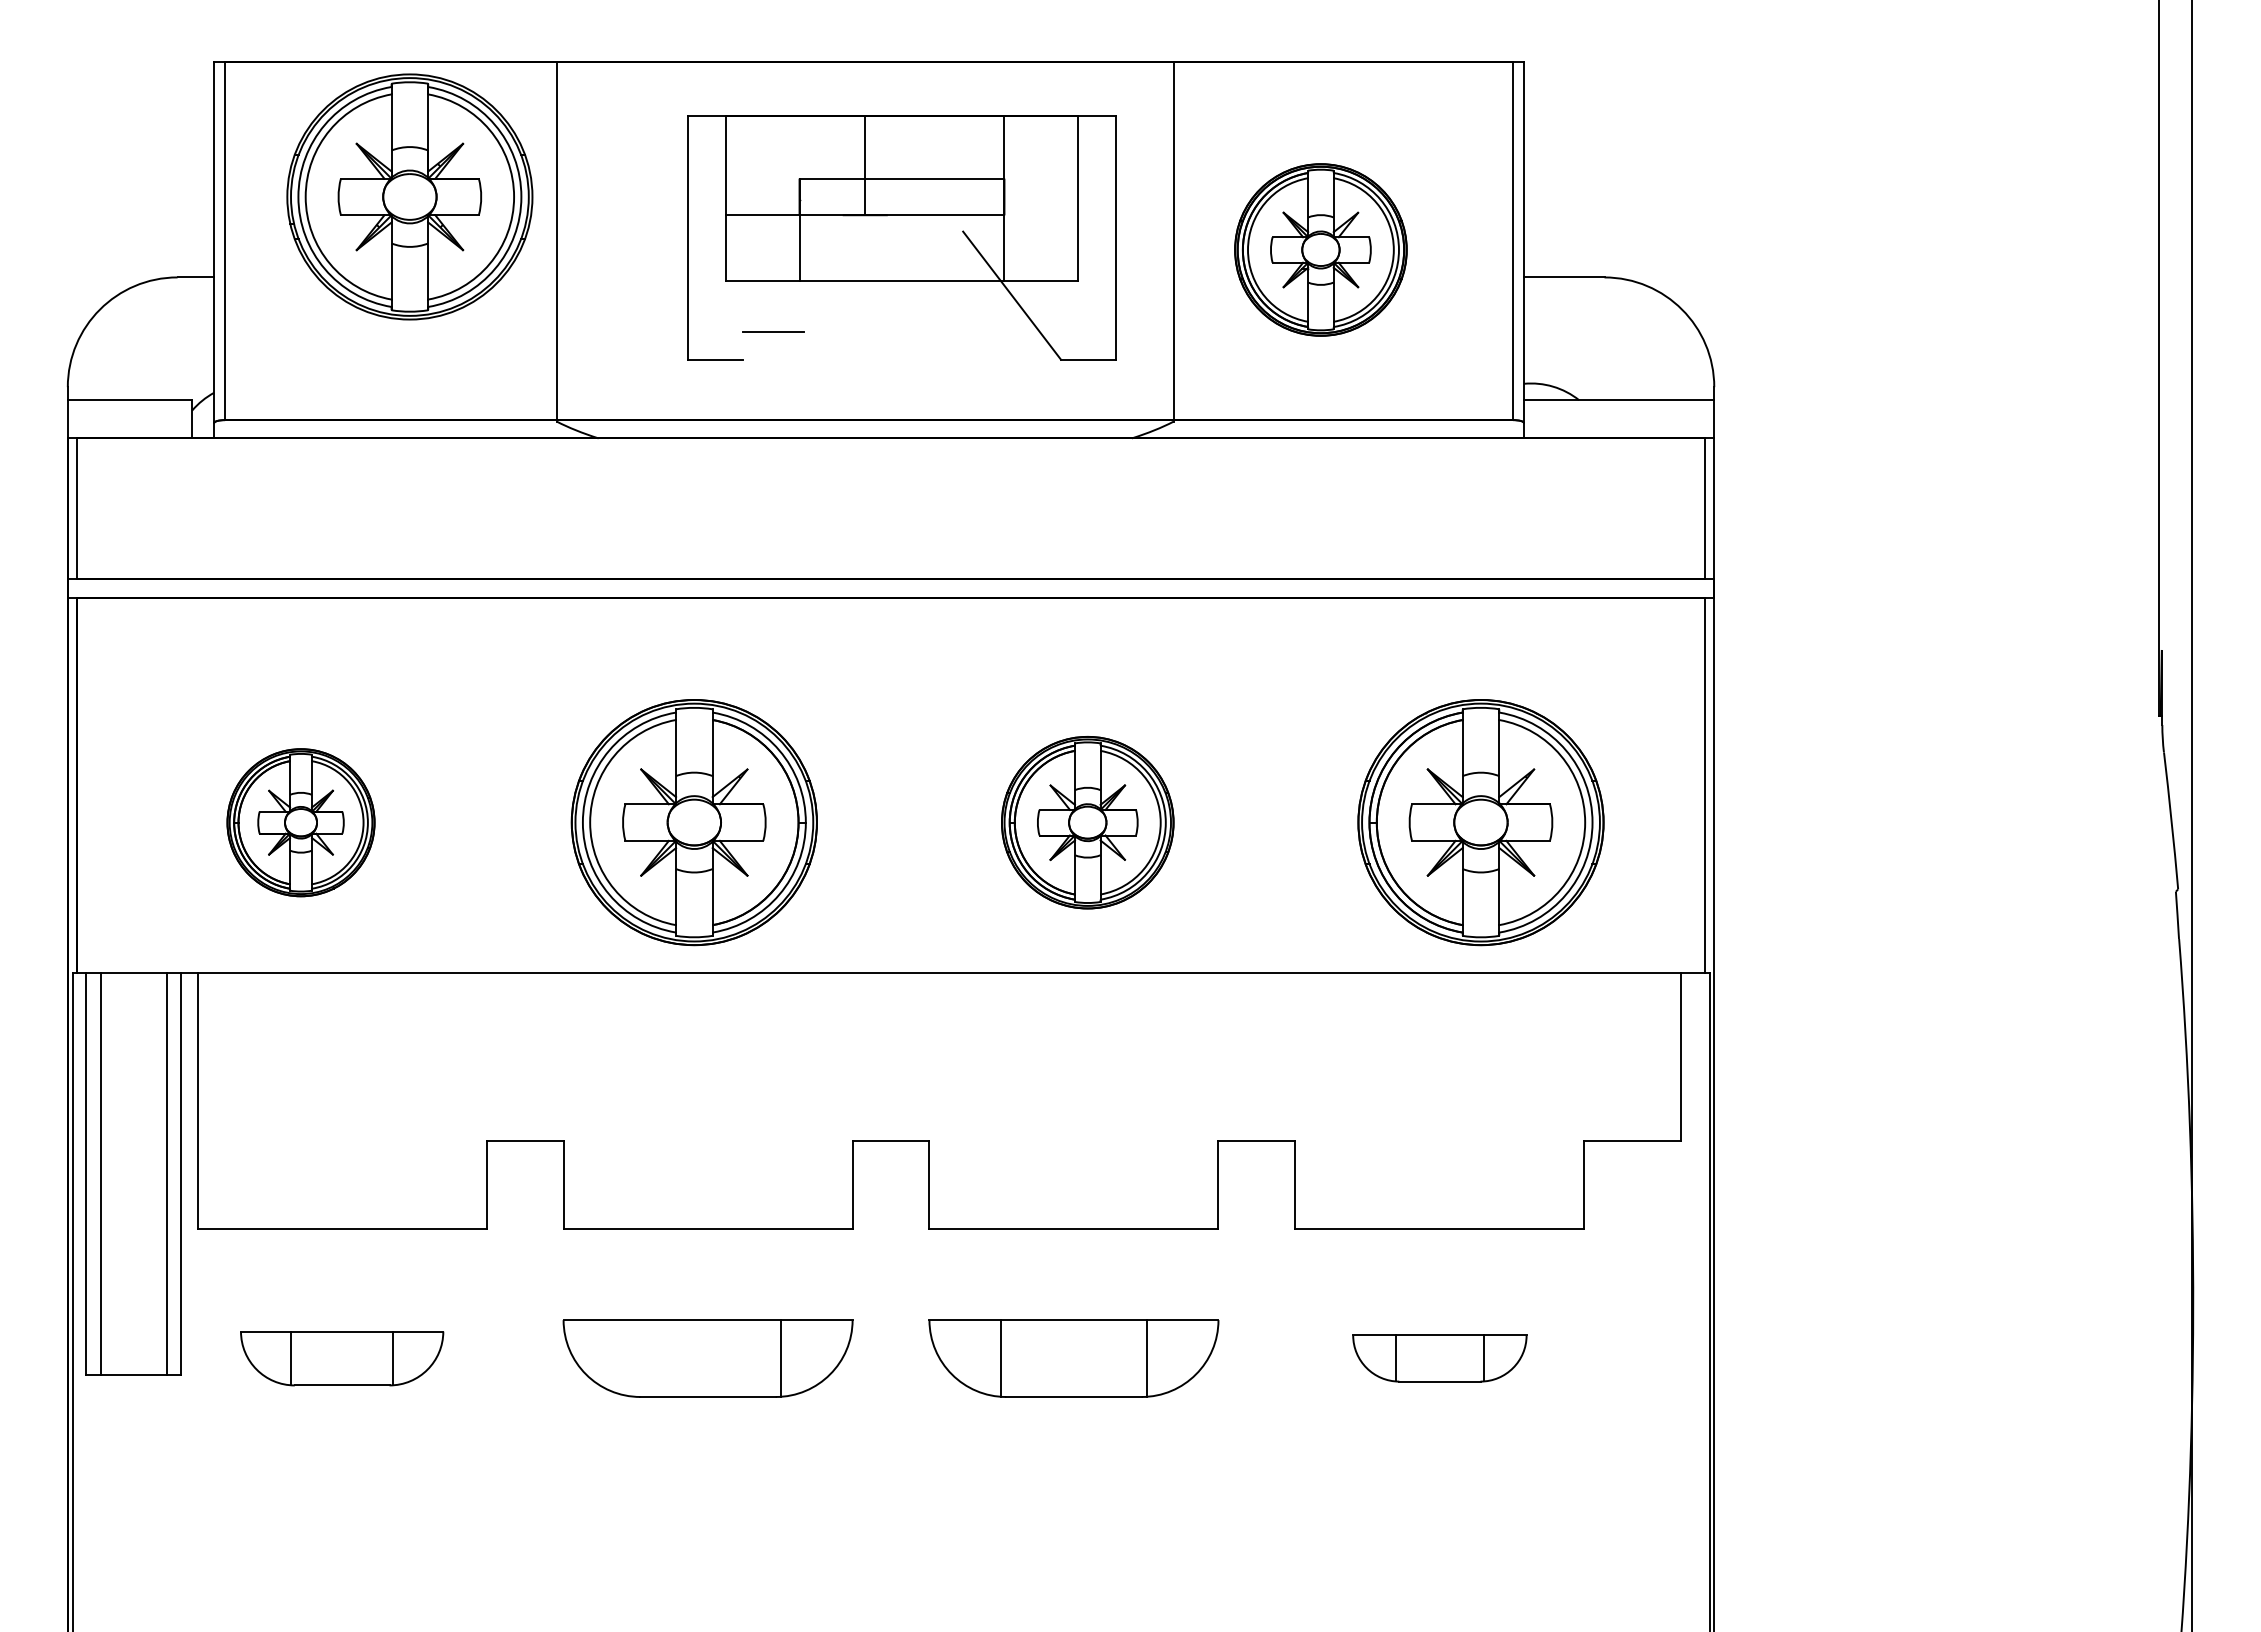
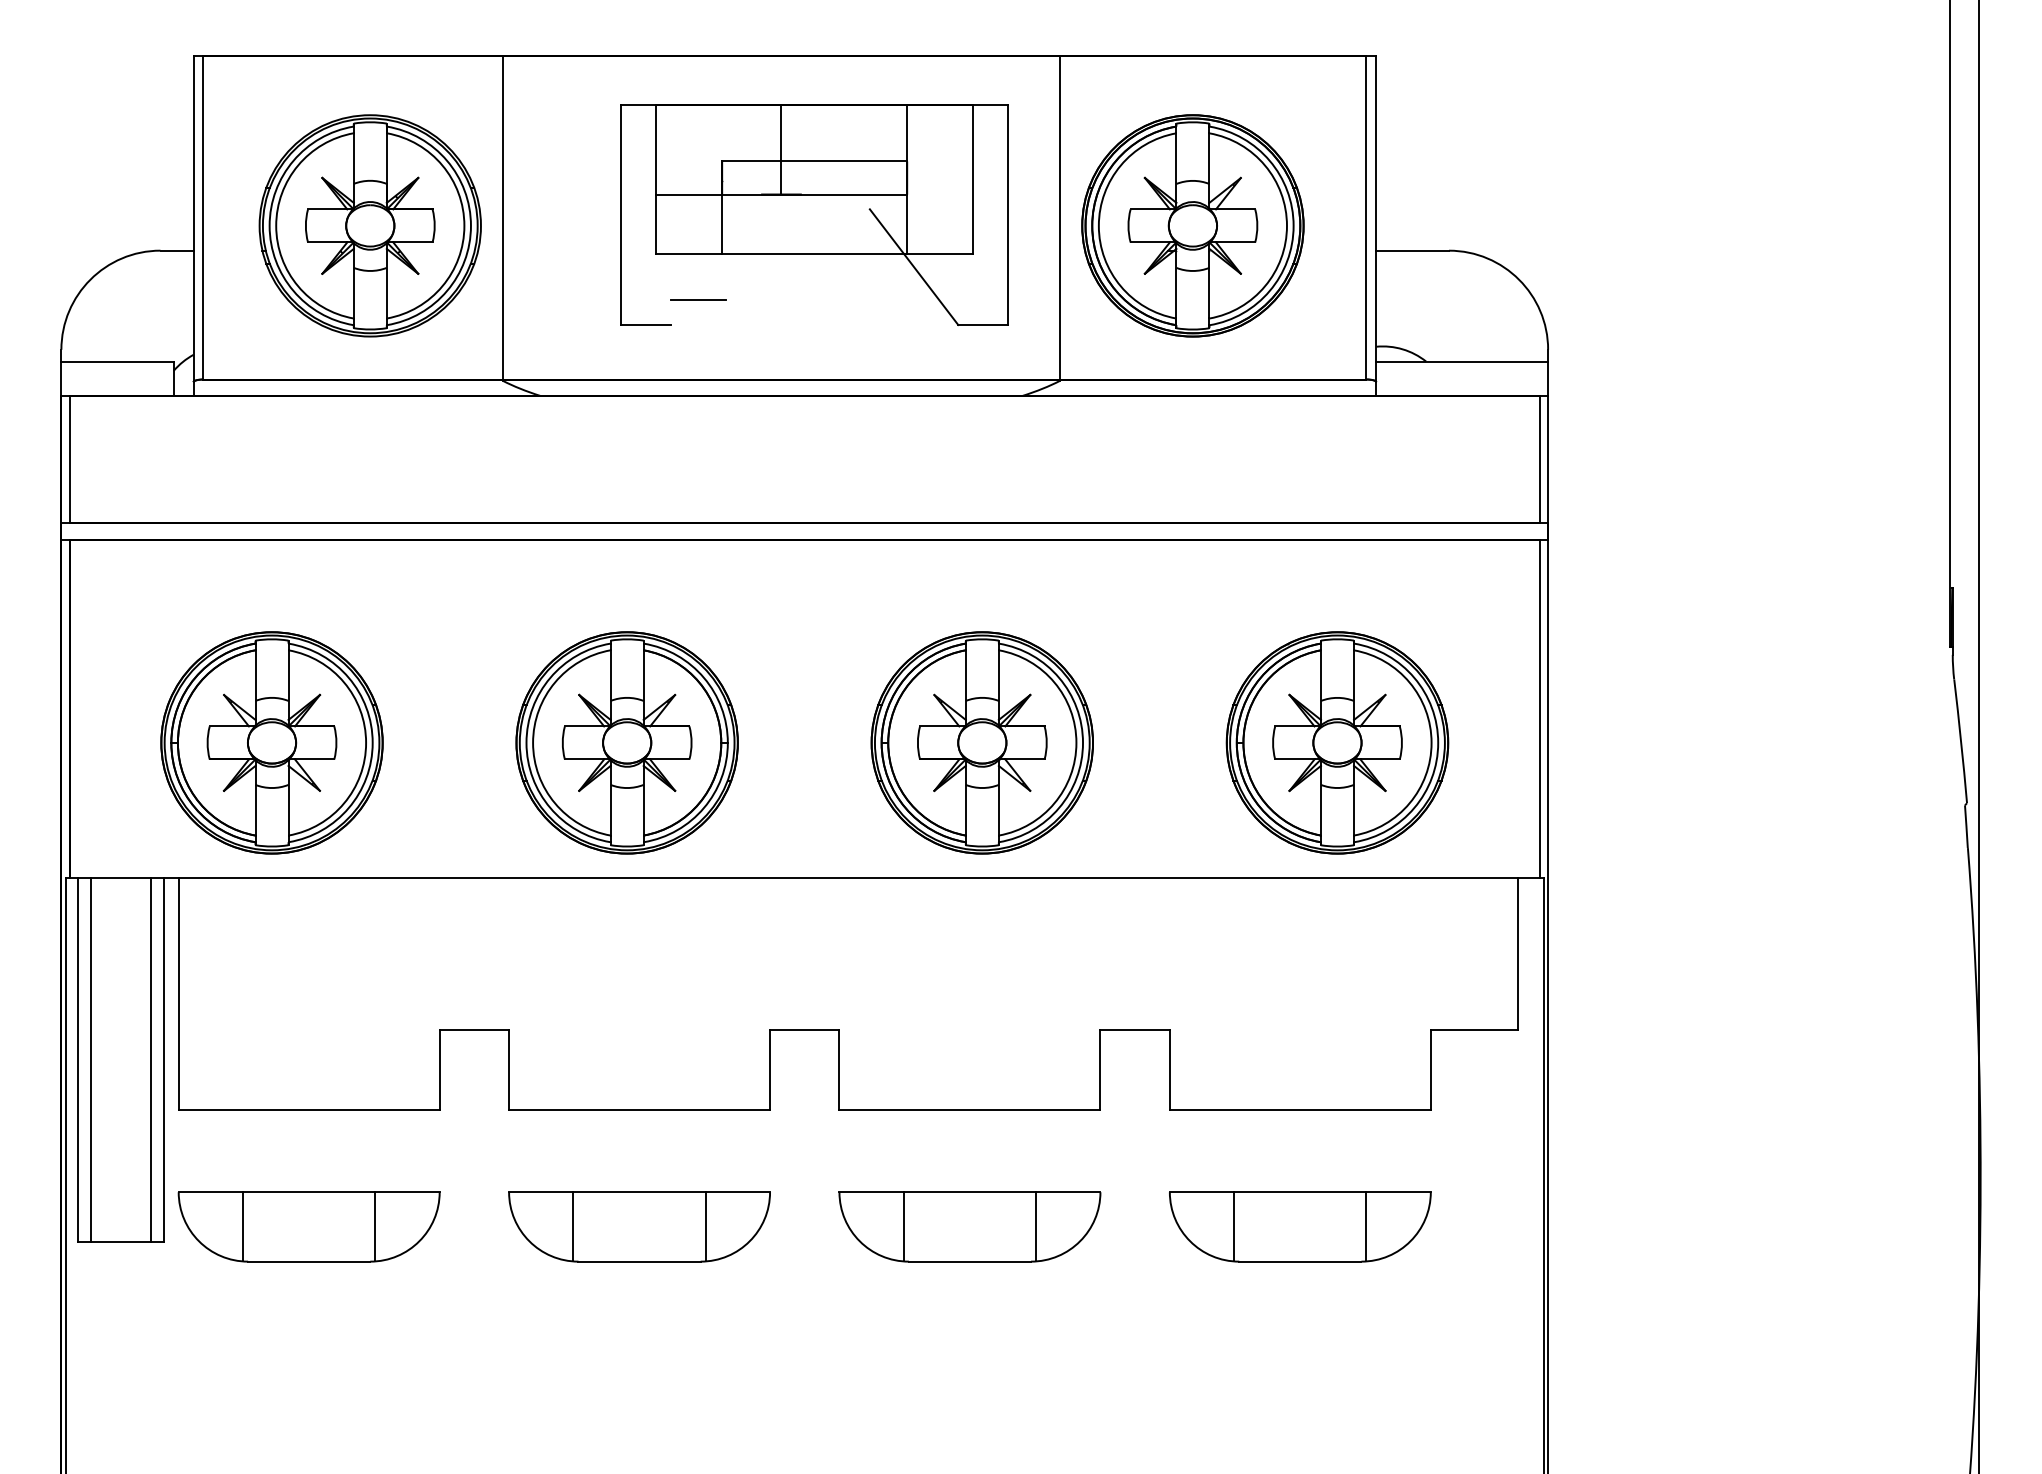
part: (409, 196) -> (369, 225), moved
part: (1320, 249) -> (1192, 225), size x1.43
part: (300, 822) -> (271, 742), size x1.67
part: (1087, 822) -> (982, 742), size x1.43
part: (341, 1358) -> (308, 1226), size x1.43
line: (634, 1358) -> (573, 1226), added
part: (1439, 1358) -> (1300, 1226), size x1.67

